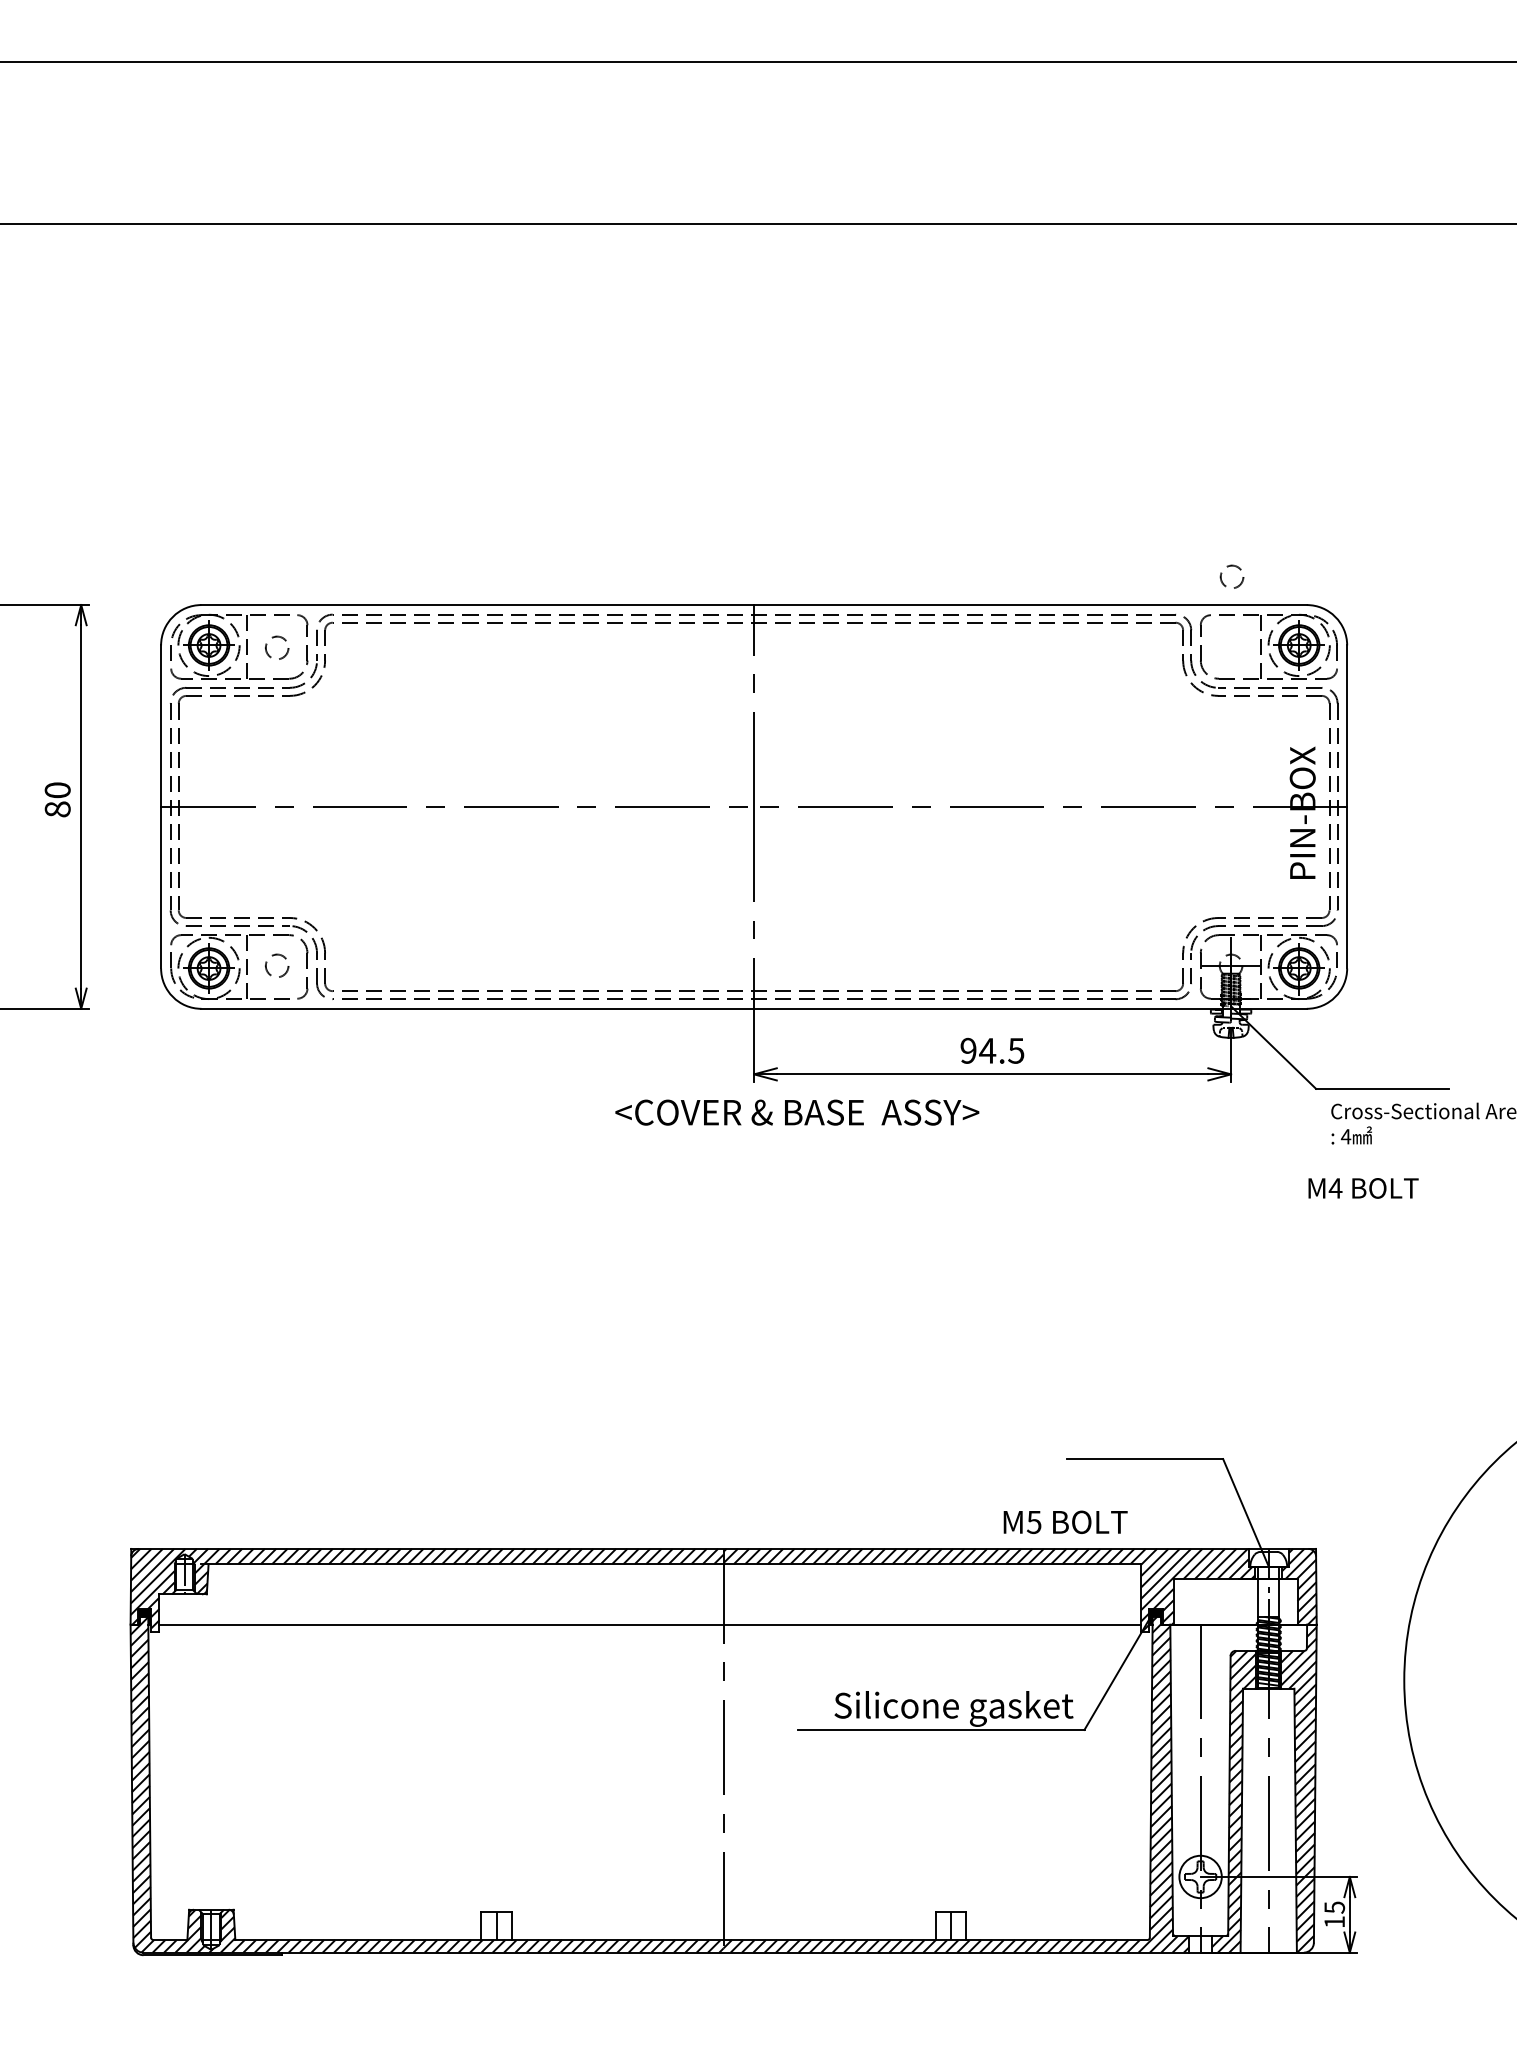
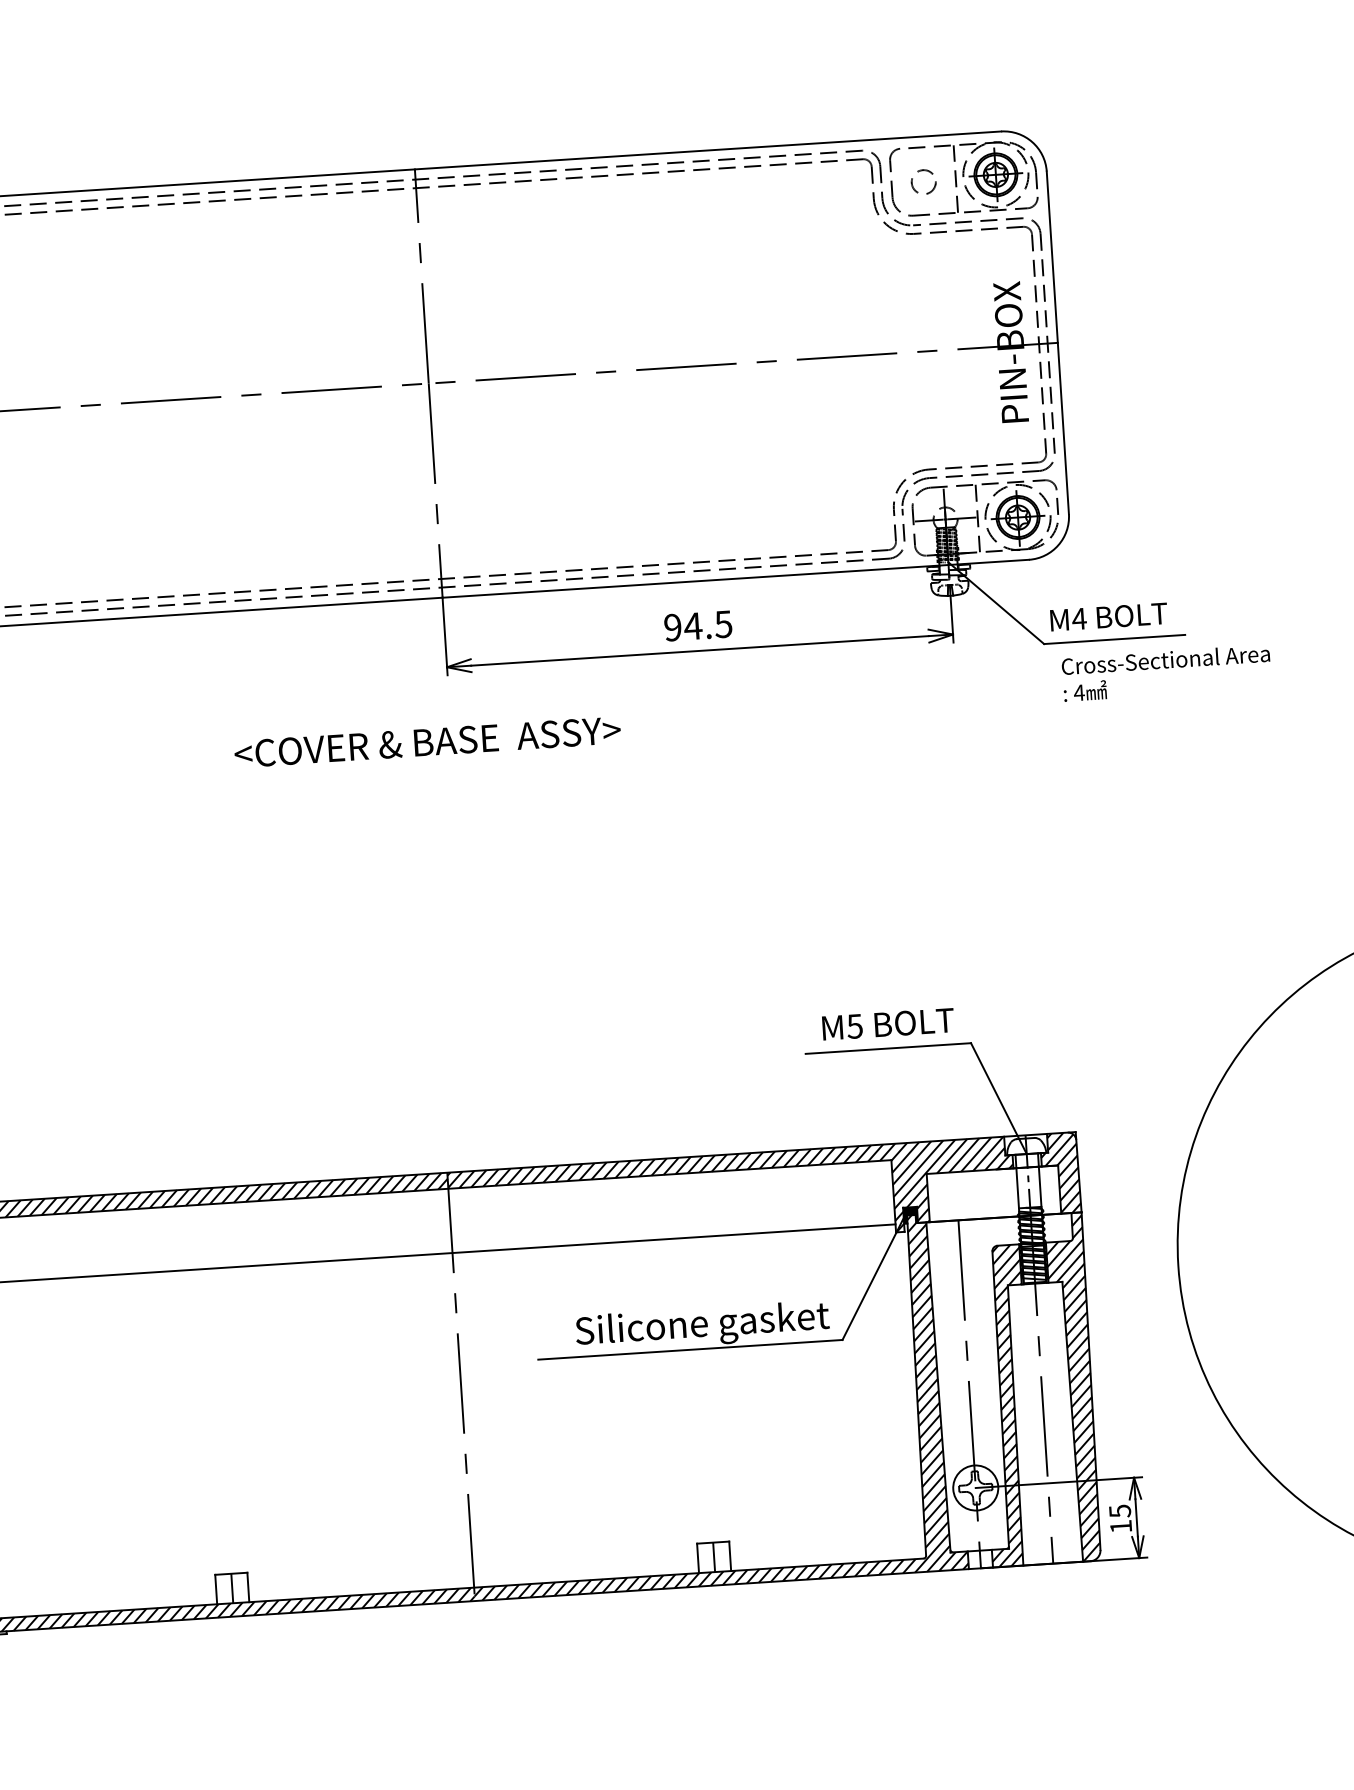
circle: (1231, 576) -> (923, 181), moved
text: (797, 1112) -> (427, 742), moved
text: (1363, 1188) -> (1108, 617), moved
text: (1065, 1521) -> (888, 1023), moved

